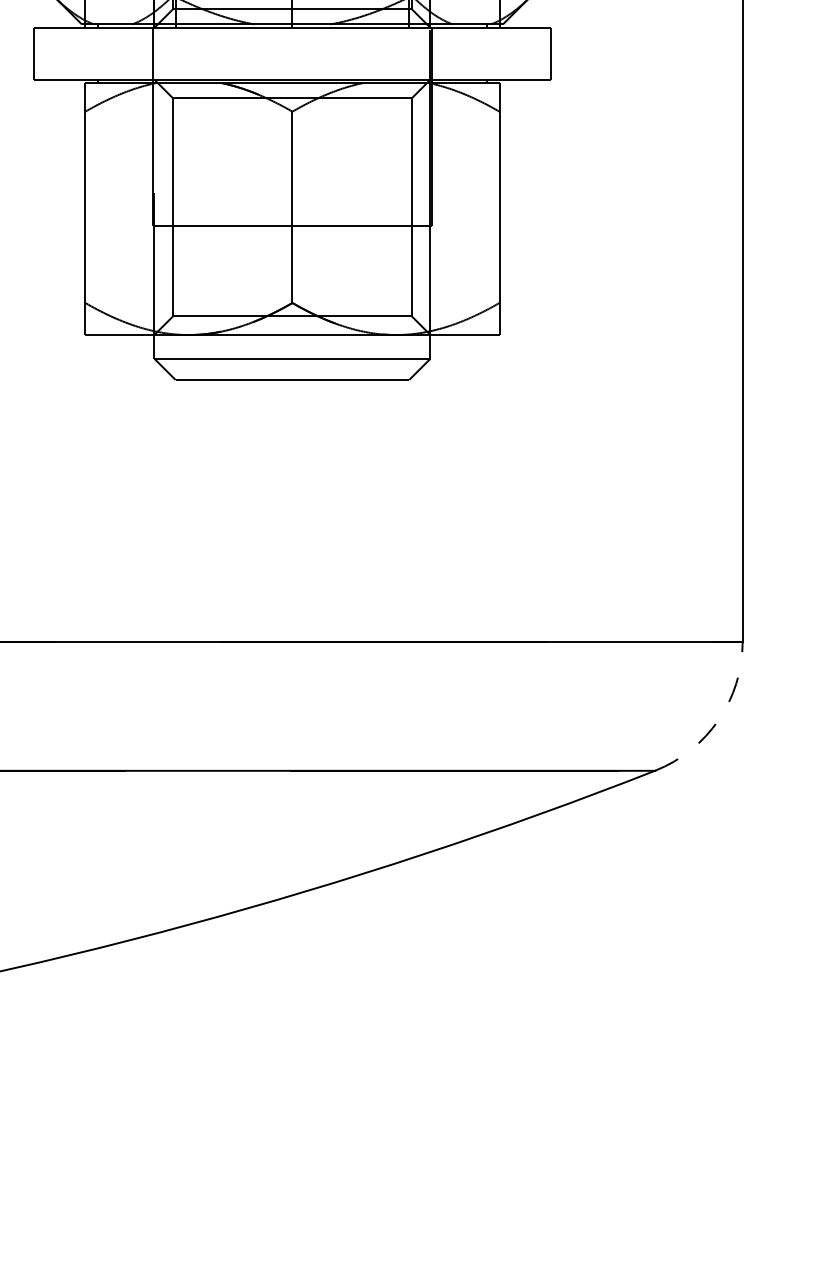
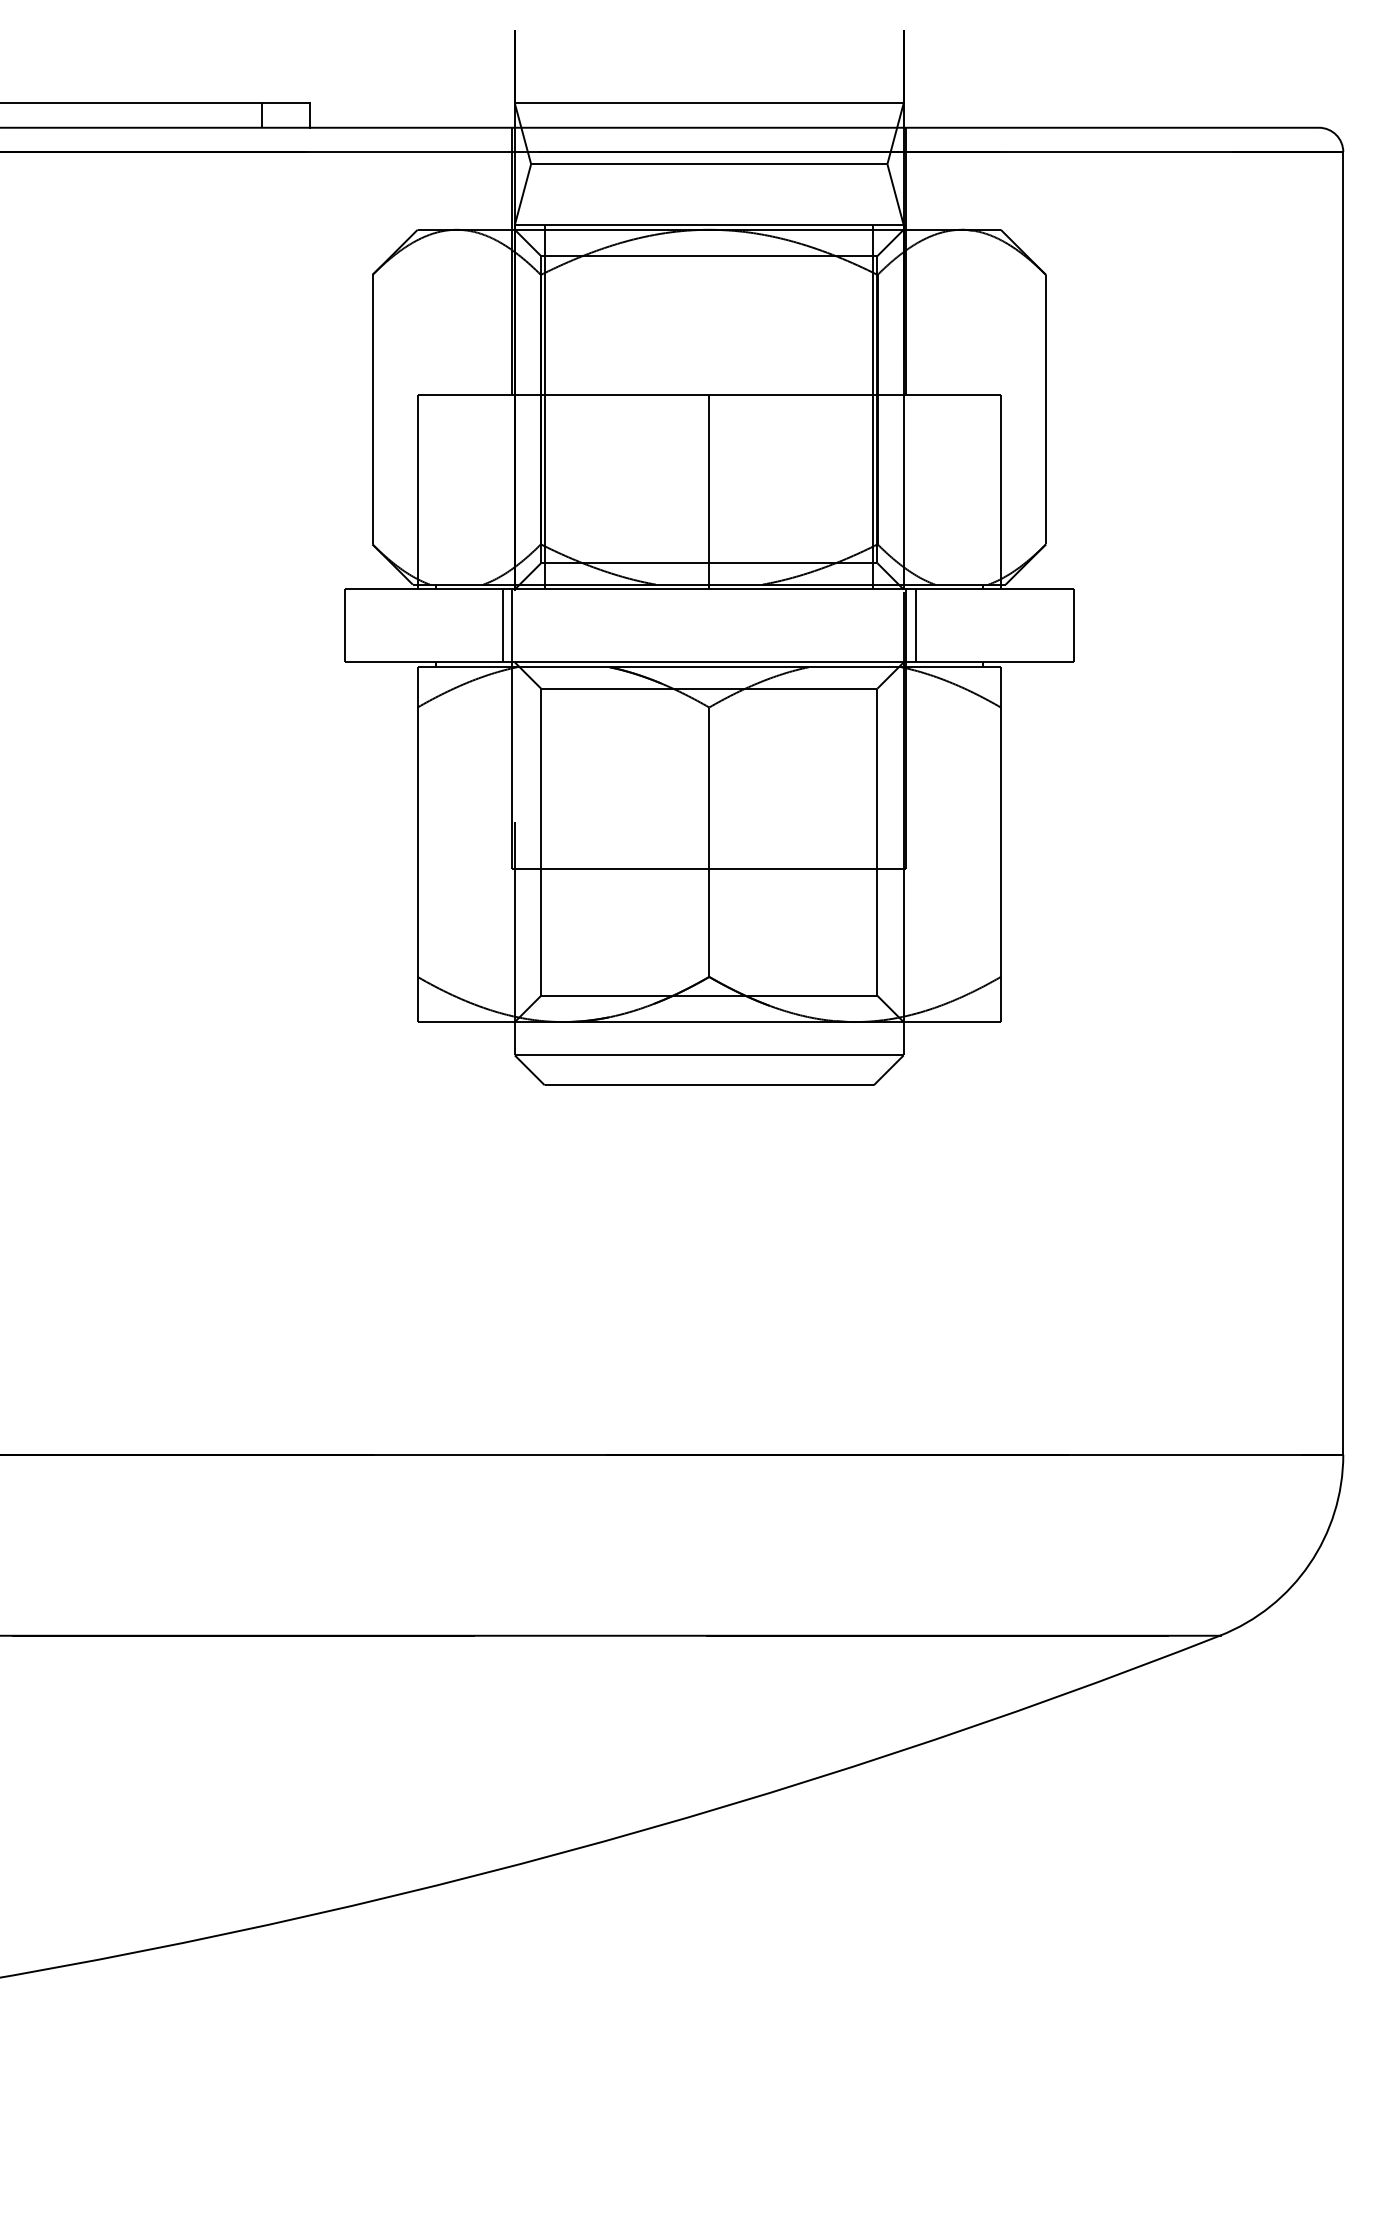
line: (145, 53) -> (502, 625), added
line: (438, 53) -> (915, 625), added
arc: (718, 720) -> (1309, 1564), dashed -> solid

